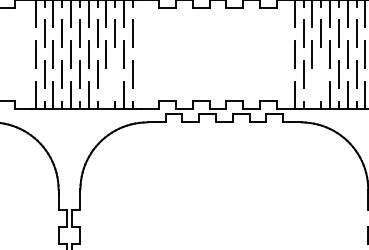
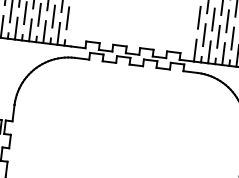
line: (115, 74) -> (53, 16), added
line: (321, 74) -> (218, 36), added
line: (106, 94) -> (44, 31), added
line: (312, 94) -> (209, 51), added

